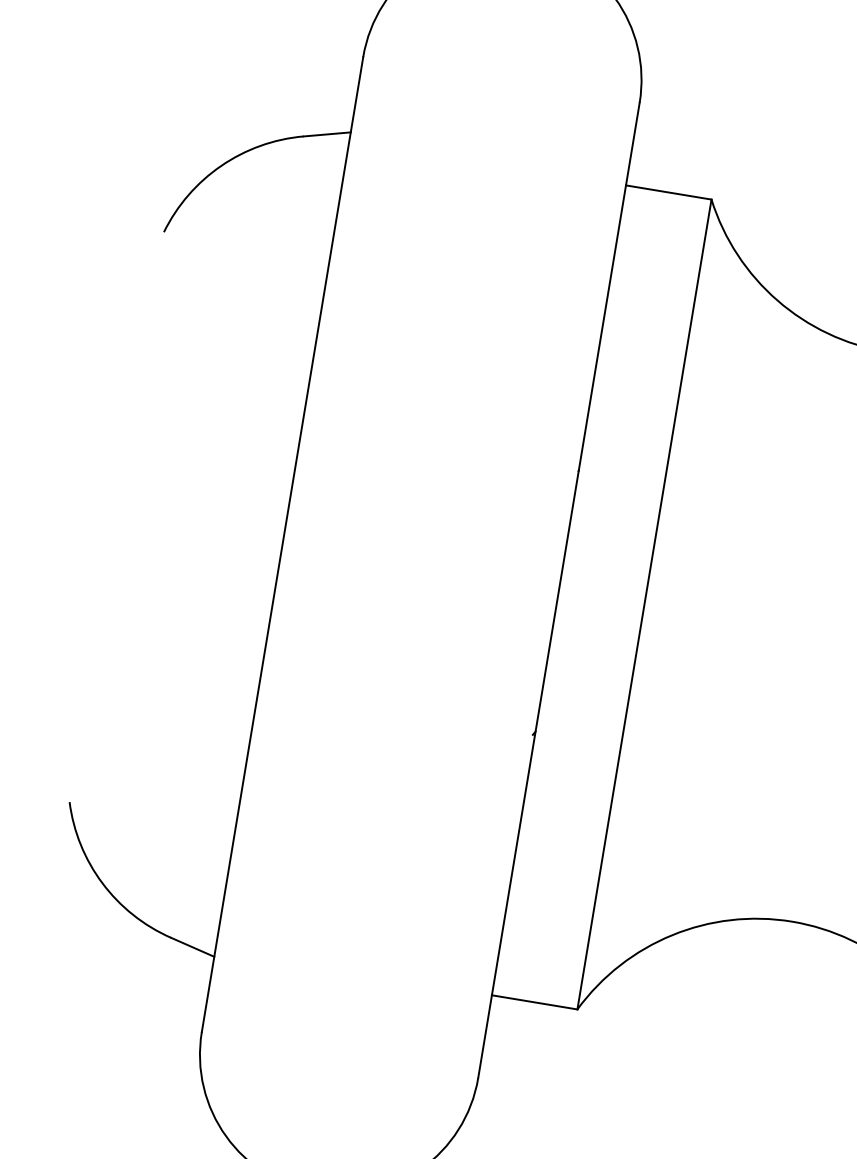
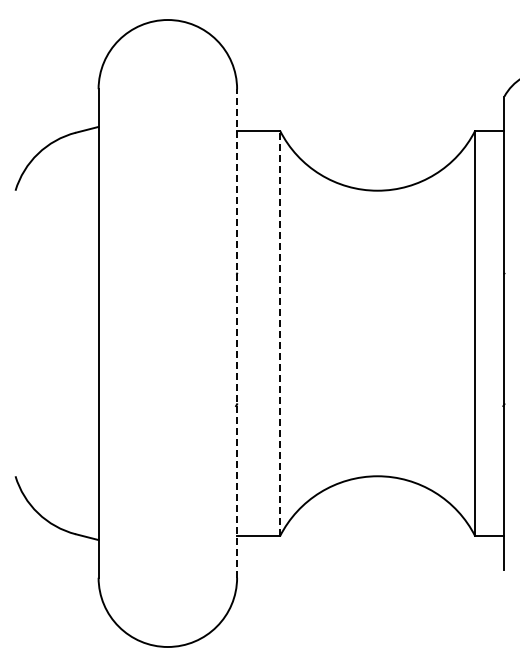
line: (559, 590) -> (237, 333), solid -> dashed
line: (643, 604) -> (279, 333), solid -> dashed

